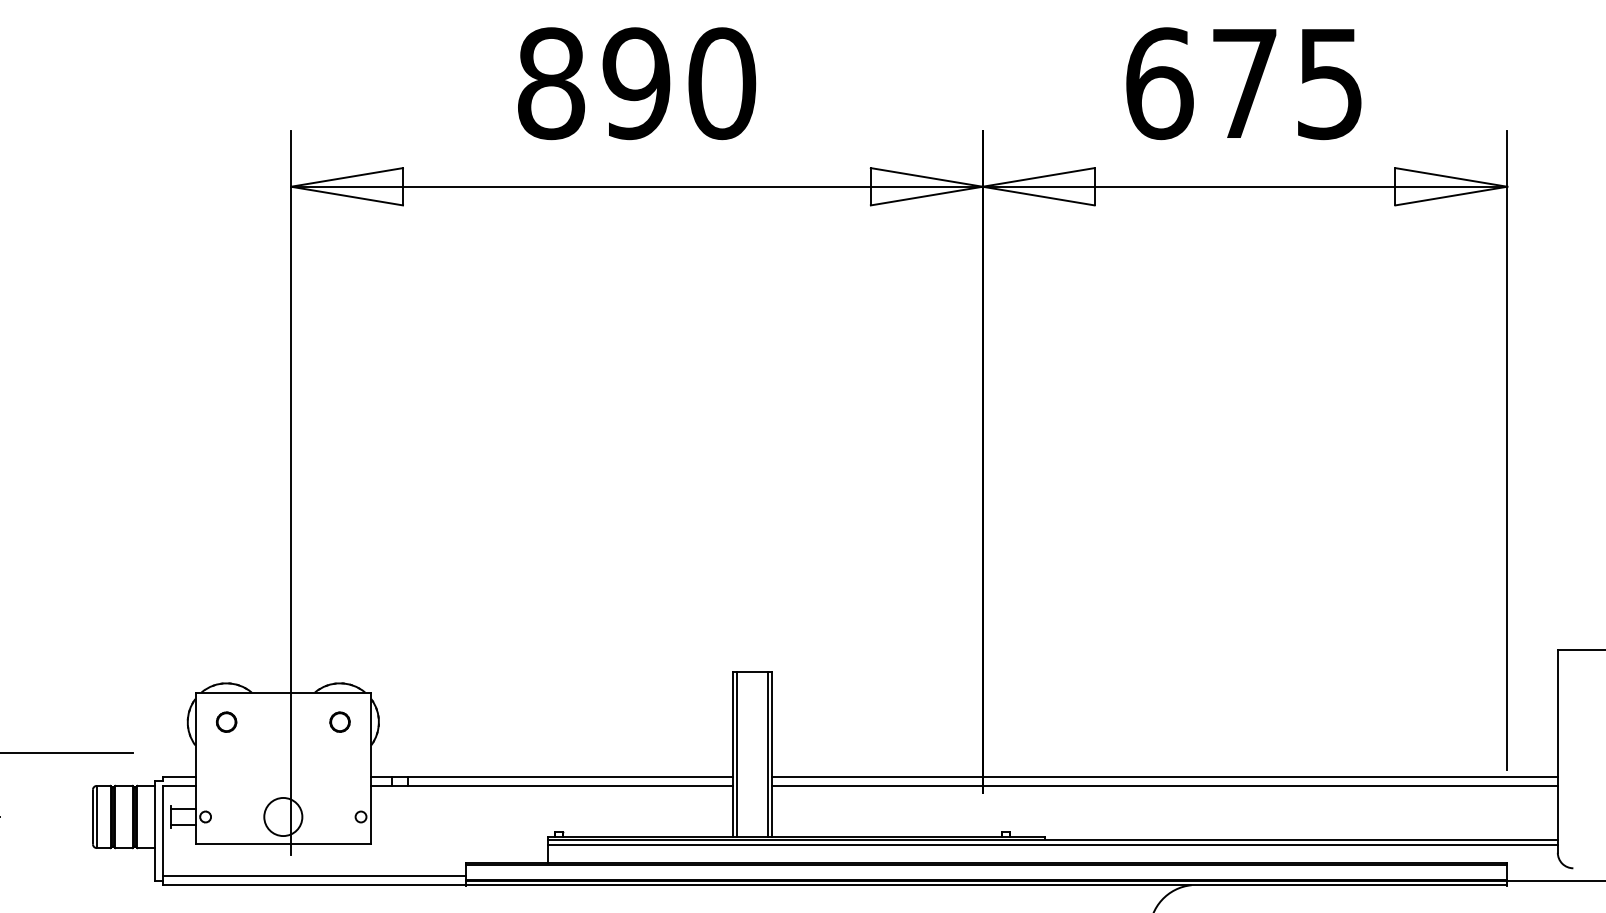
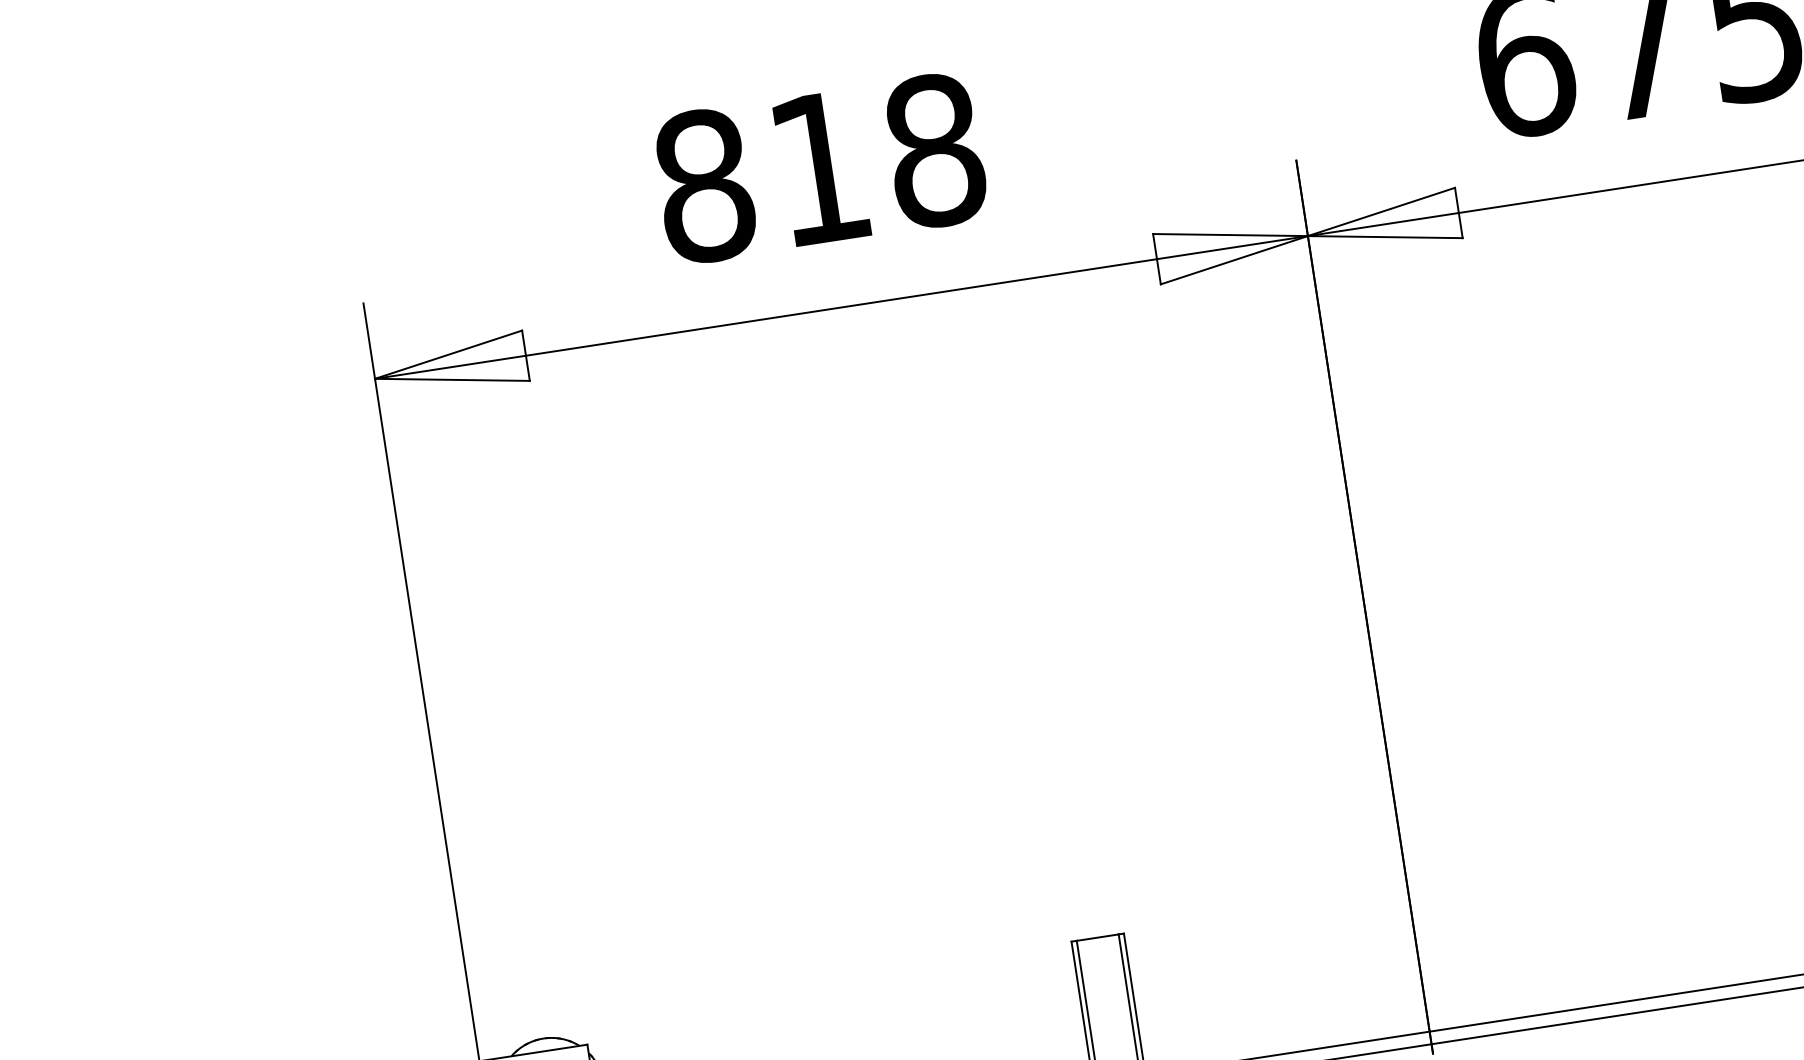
text: (679, 83) -> (877, 159), 890 -> 818

